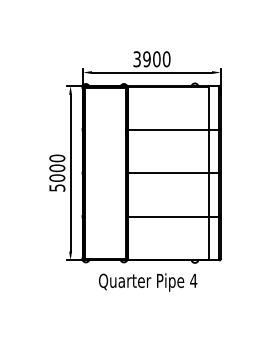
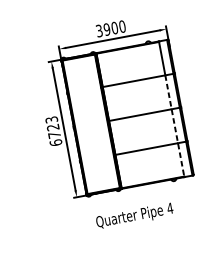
text: (57, 172) -> (53, 130), 5000 -> 6723
line: (208, 194) -> (174, 125), solid -> dashed
text: (148, 282) -> (135, 216), moved

